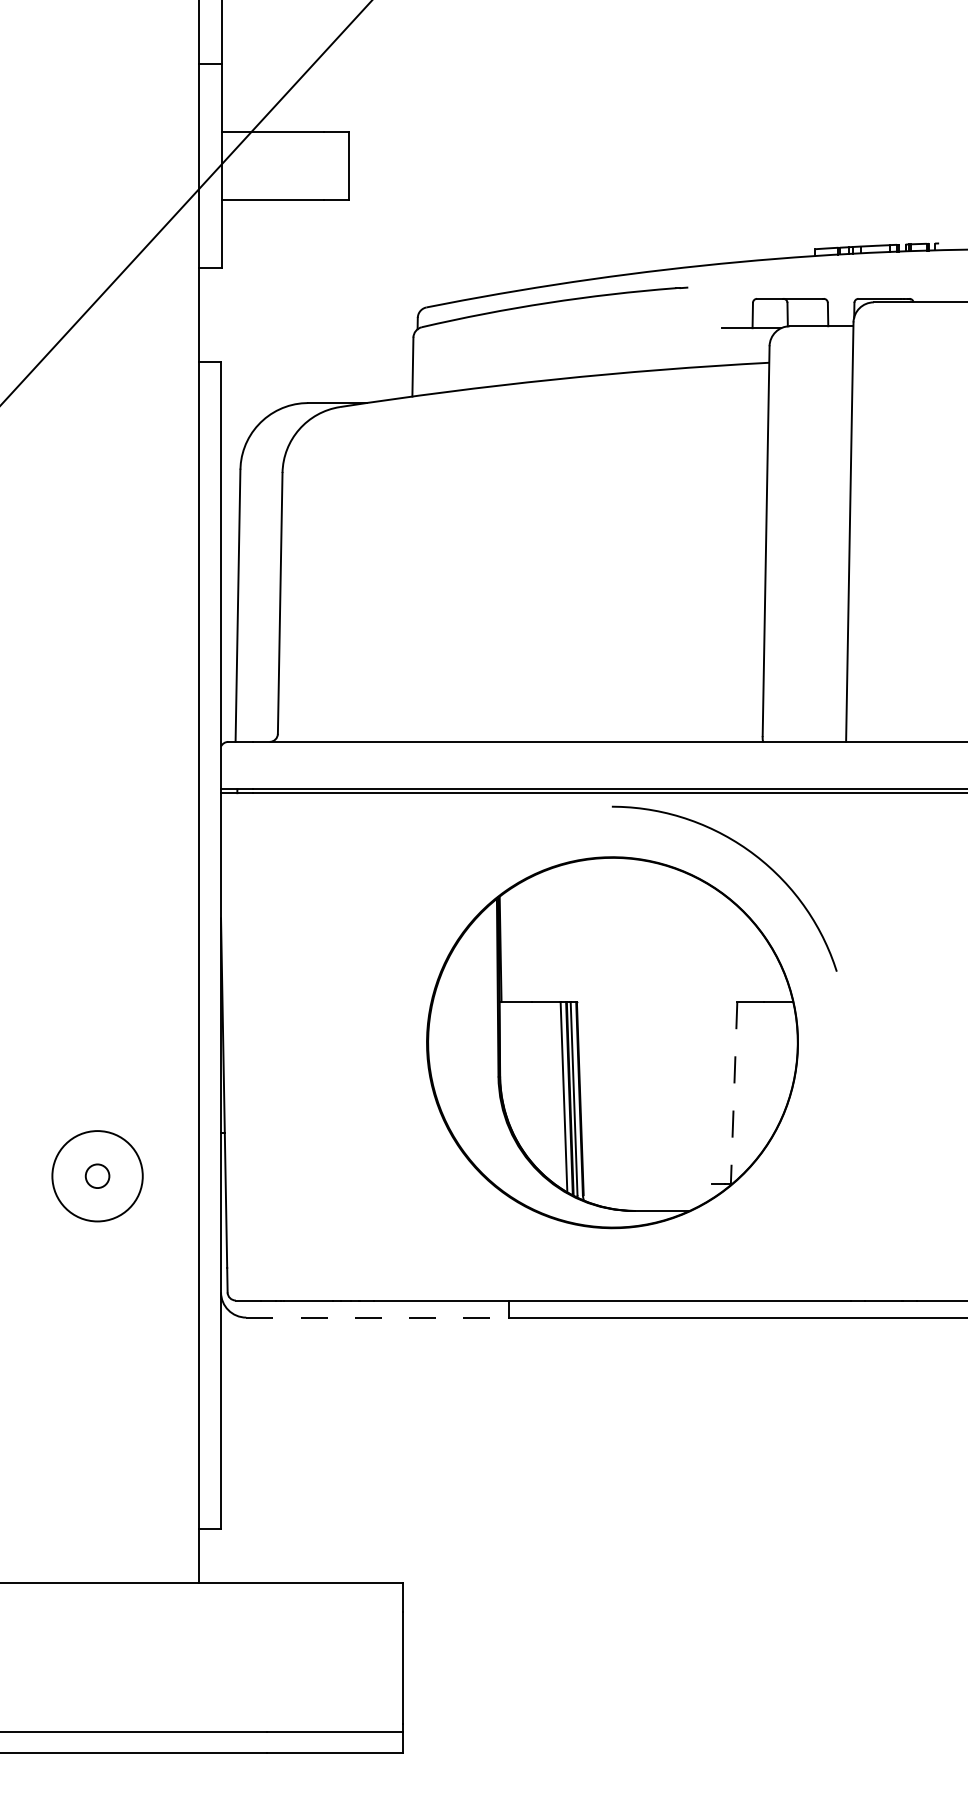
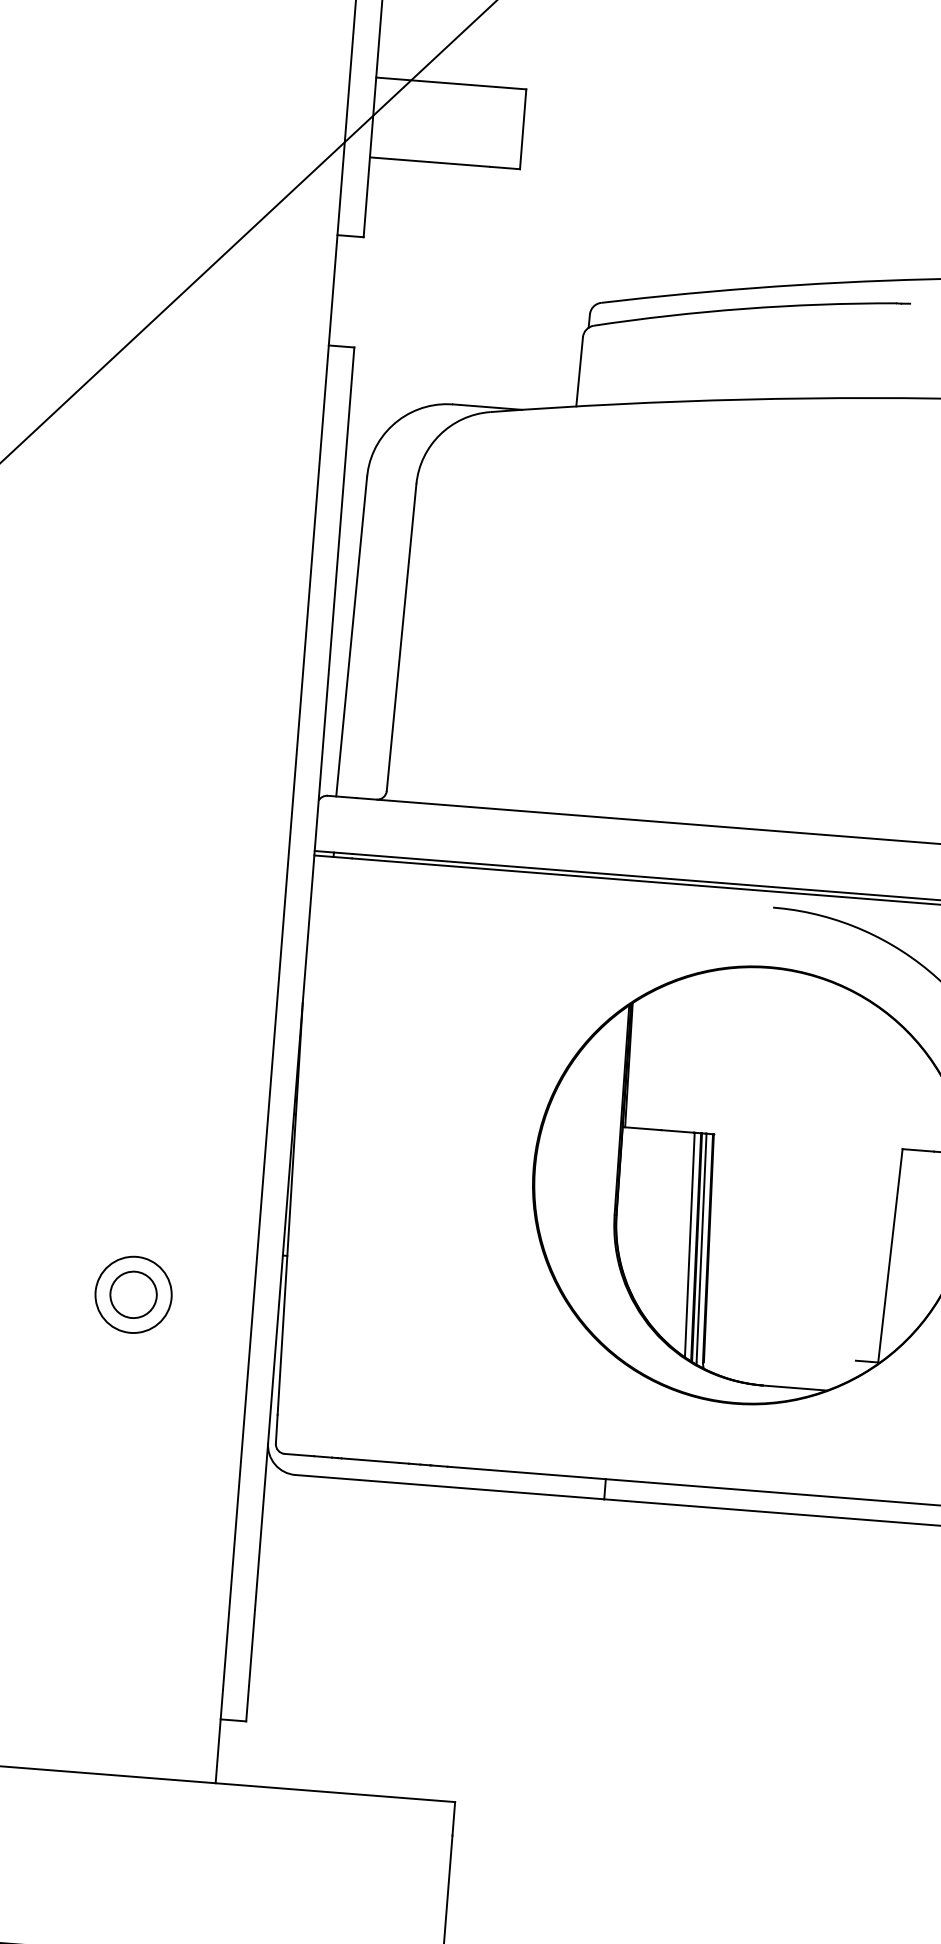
line: (734, 1093) -> (890, 1256), dashed -> solid
circle: (97, 1175) -> (133, 1293), size x0.71
circle: (97, 1175) -> (133, 1293), size x1.67
line: (377, 1317) -> (449, 1487), dashed -> solid

